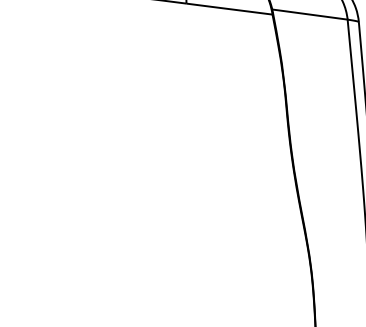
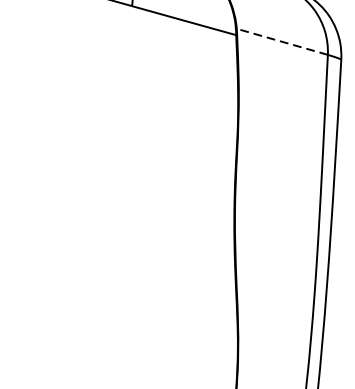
line: (309, 14) -> (281, 41), solid -> dashed

